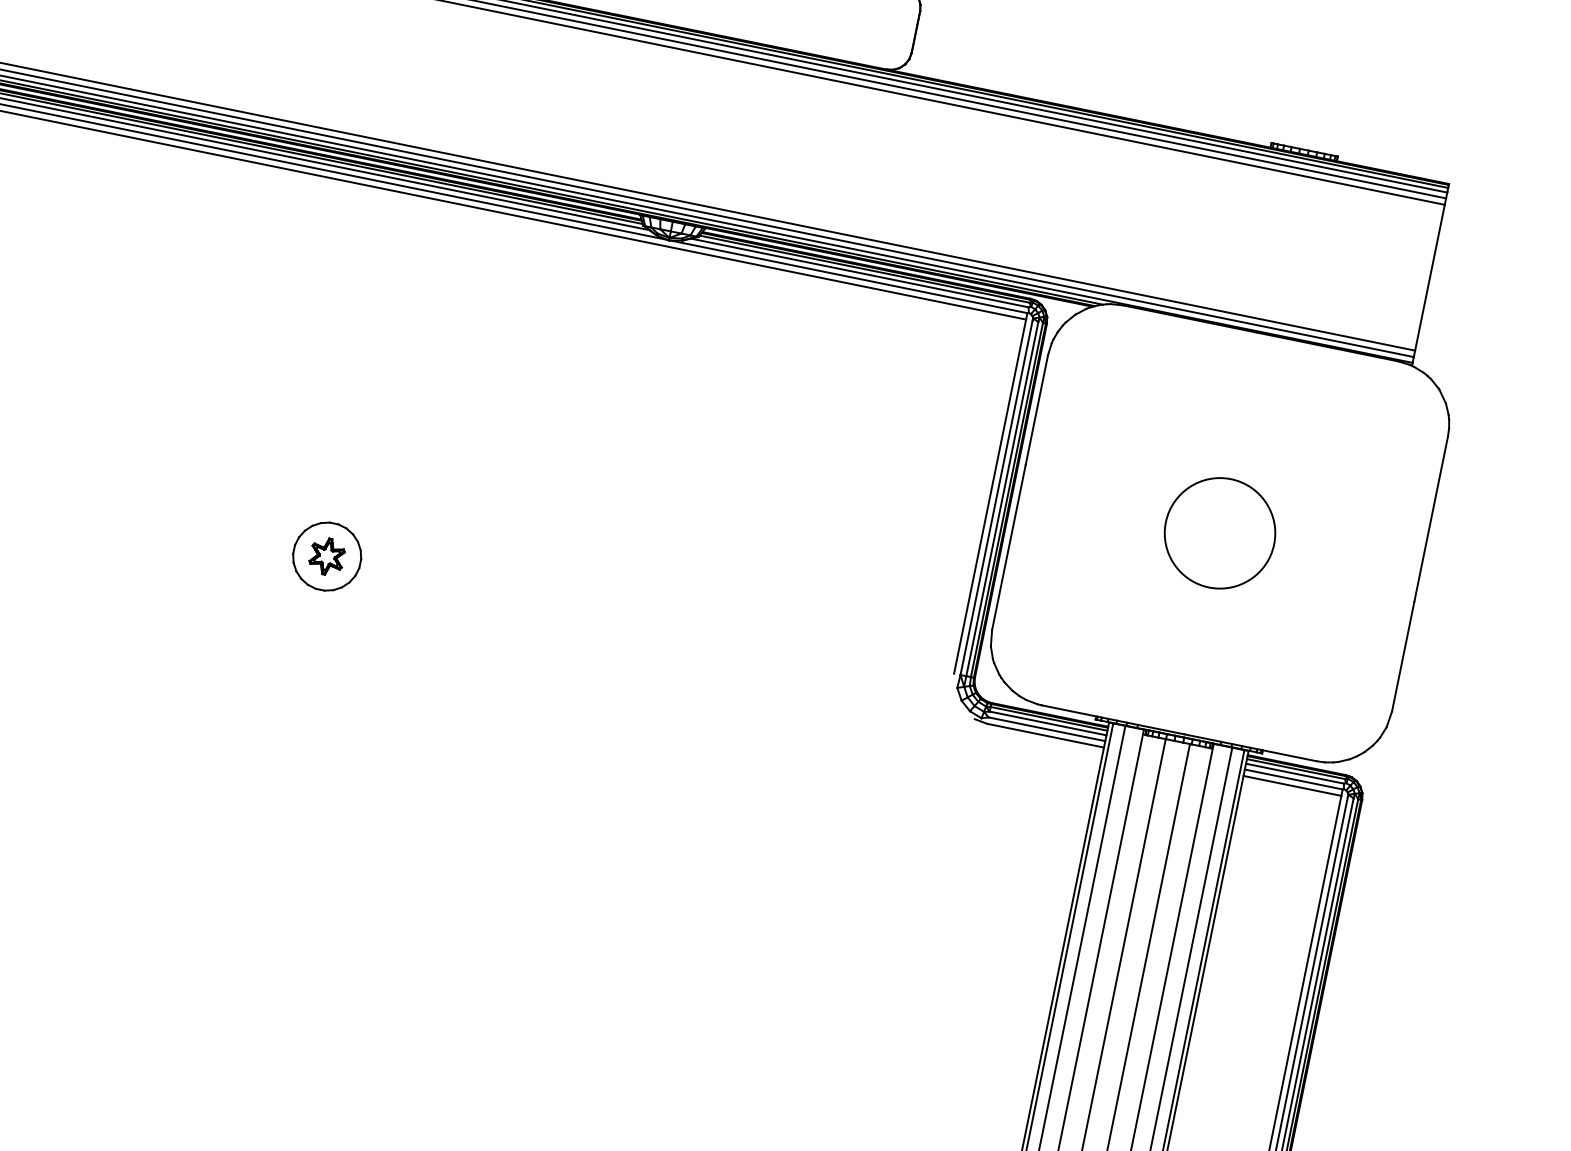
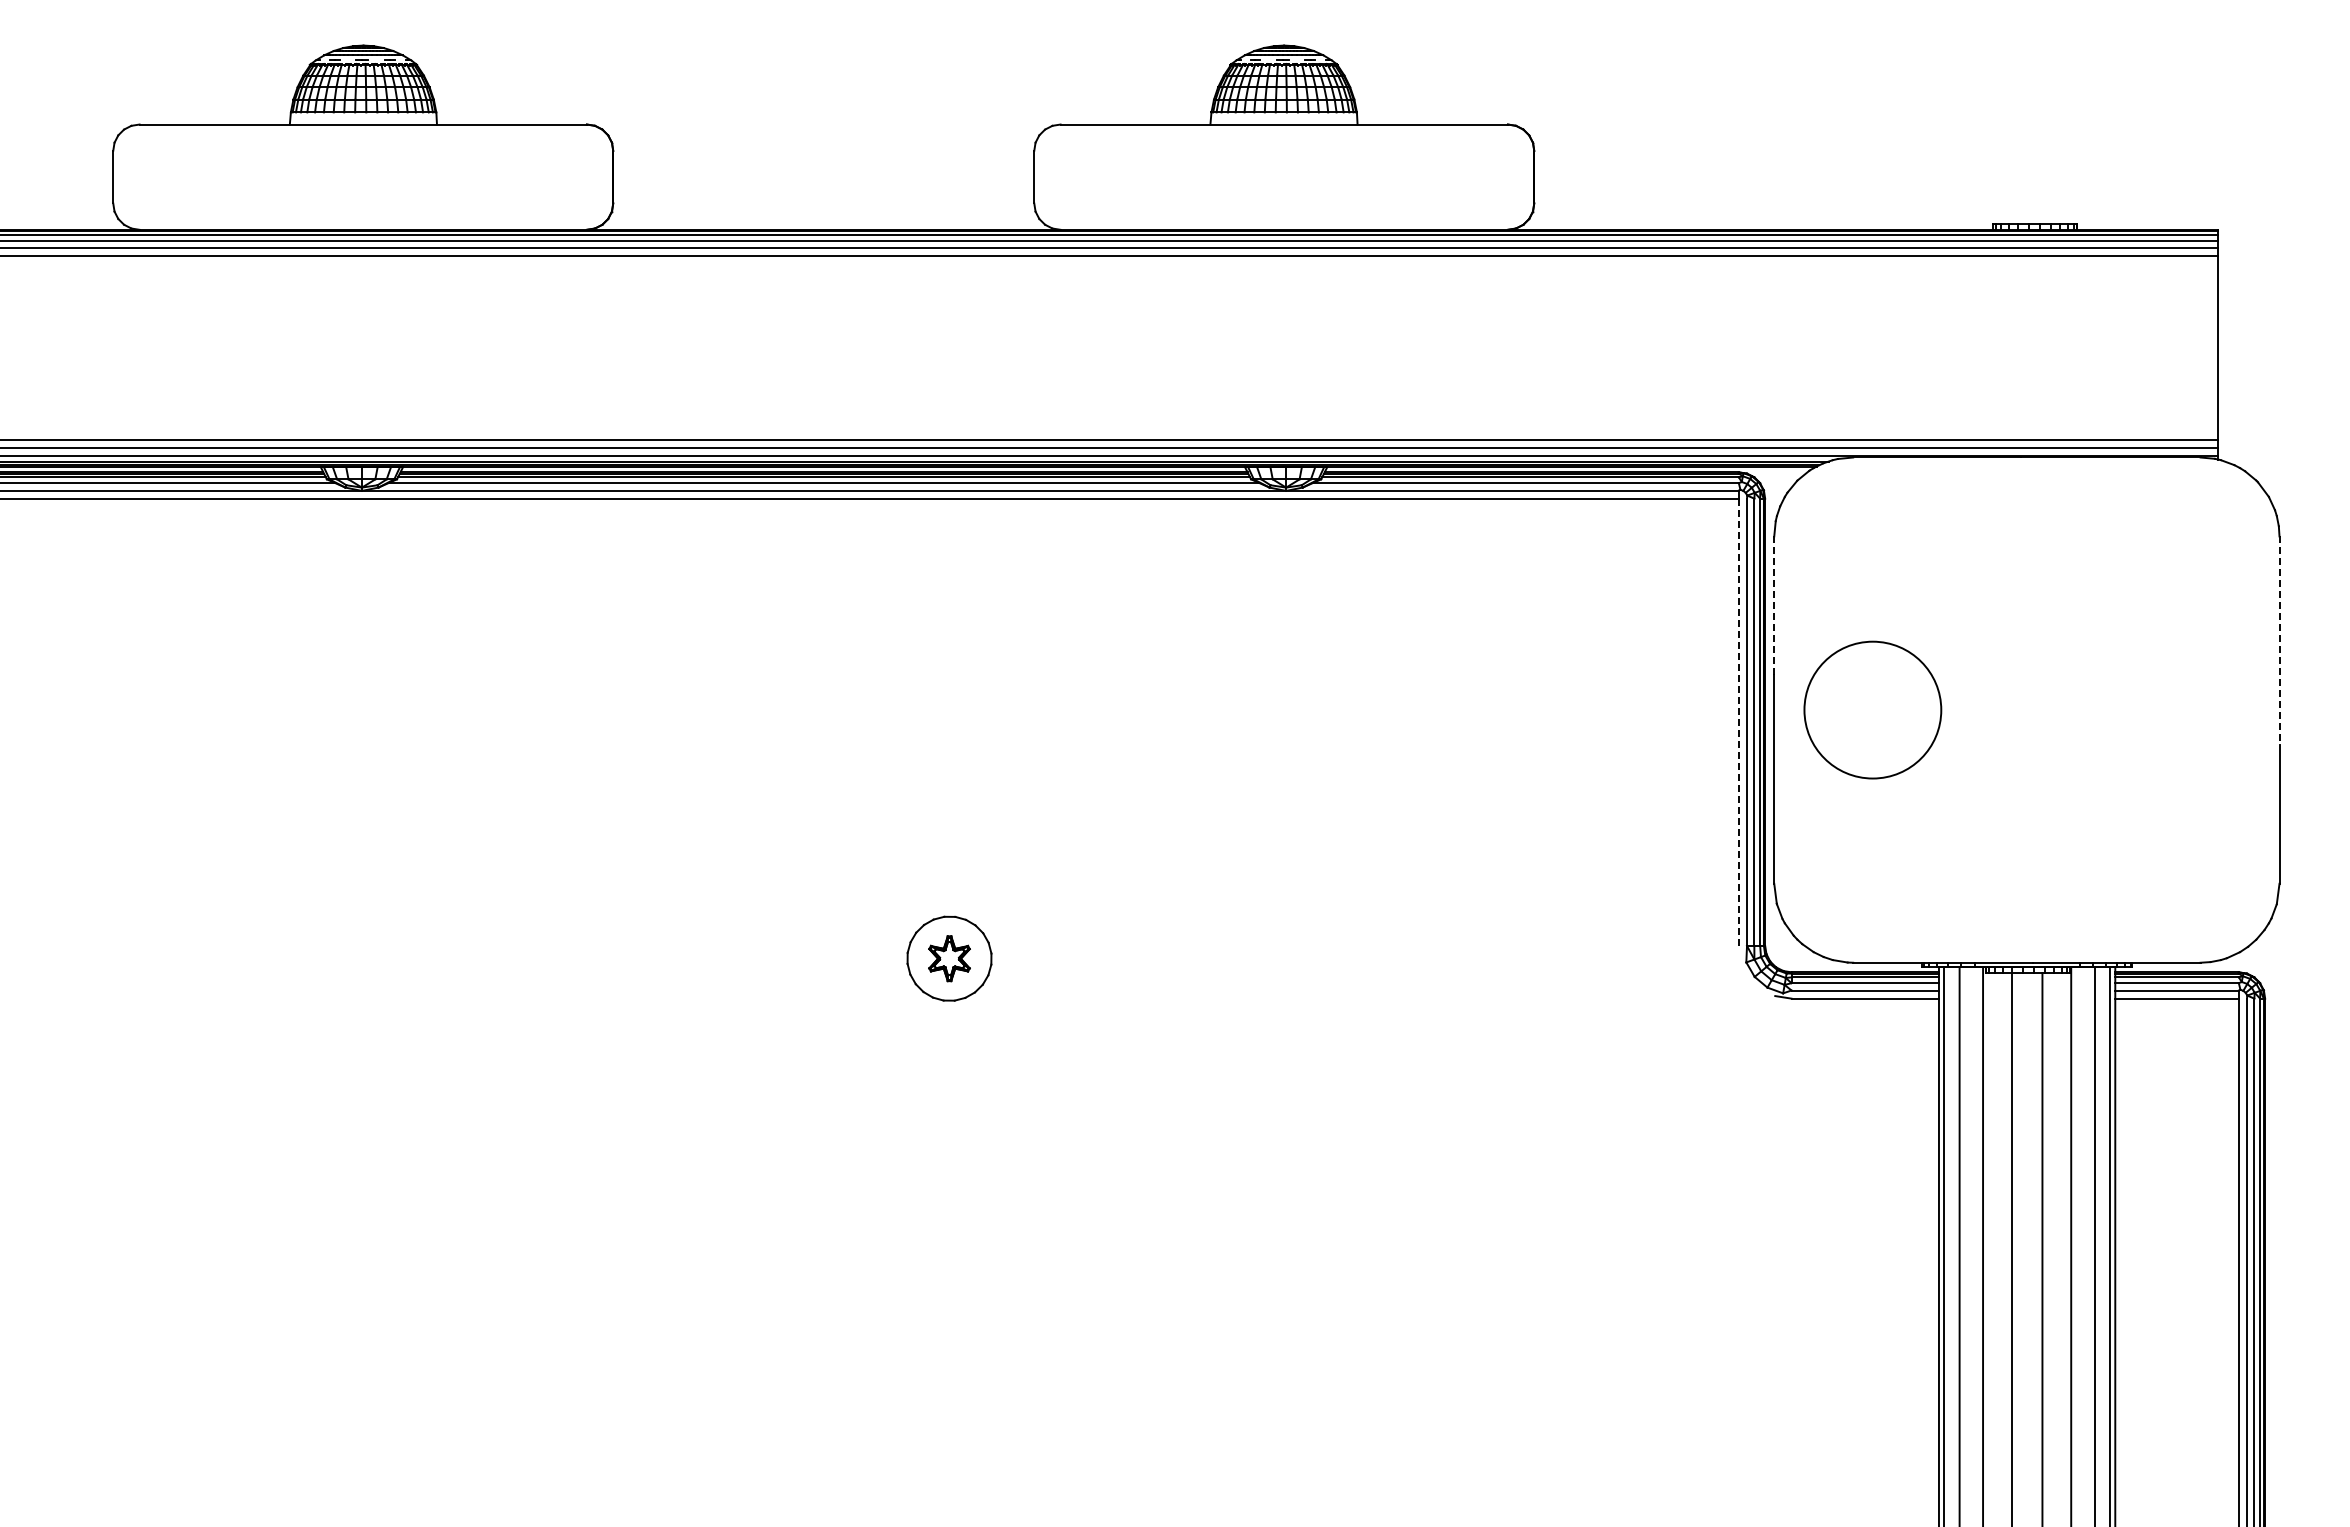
line: (1037, 409) -> (1774, 605), solid -> dashed
line: (989, 496) -> (1738, 722), solid -> dashed
line: (1431, 519) -> (2279, 641), solid -> dashed
circle: (1219, 532) -> (1872, 709), moved

